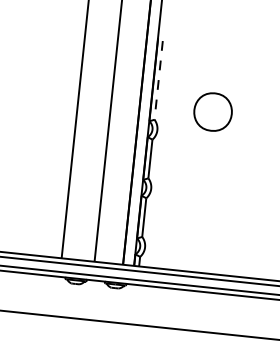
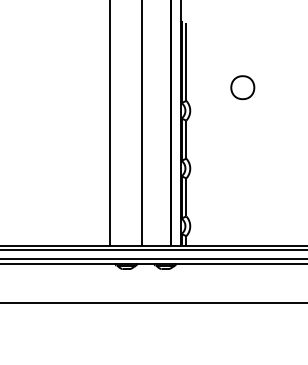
line: (158, 80) -> (186, 62), dashed -> solid
part: (212, 112) -> (242, 87), size x0.62

